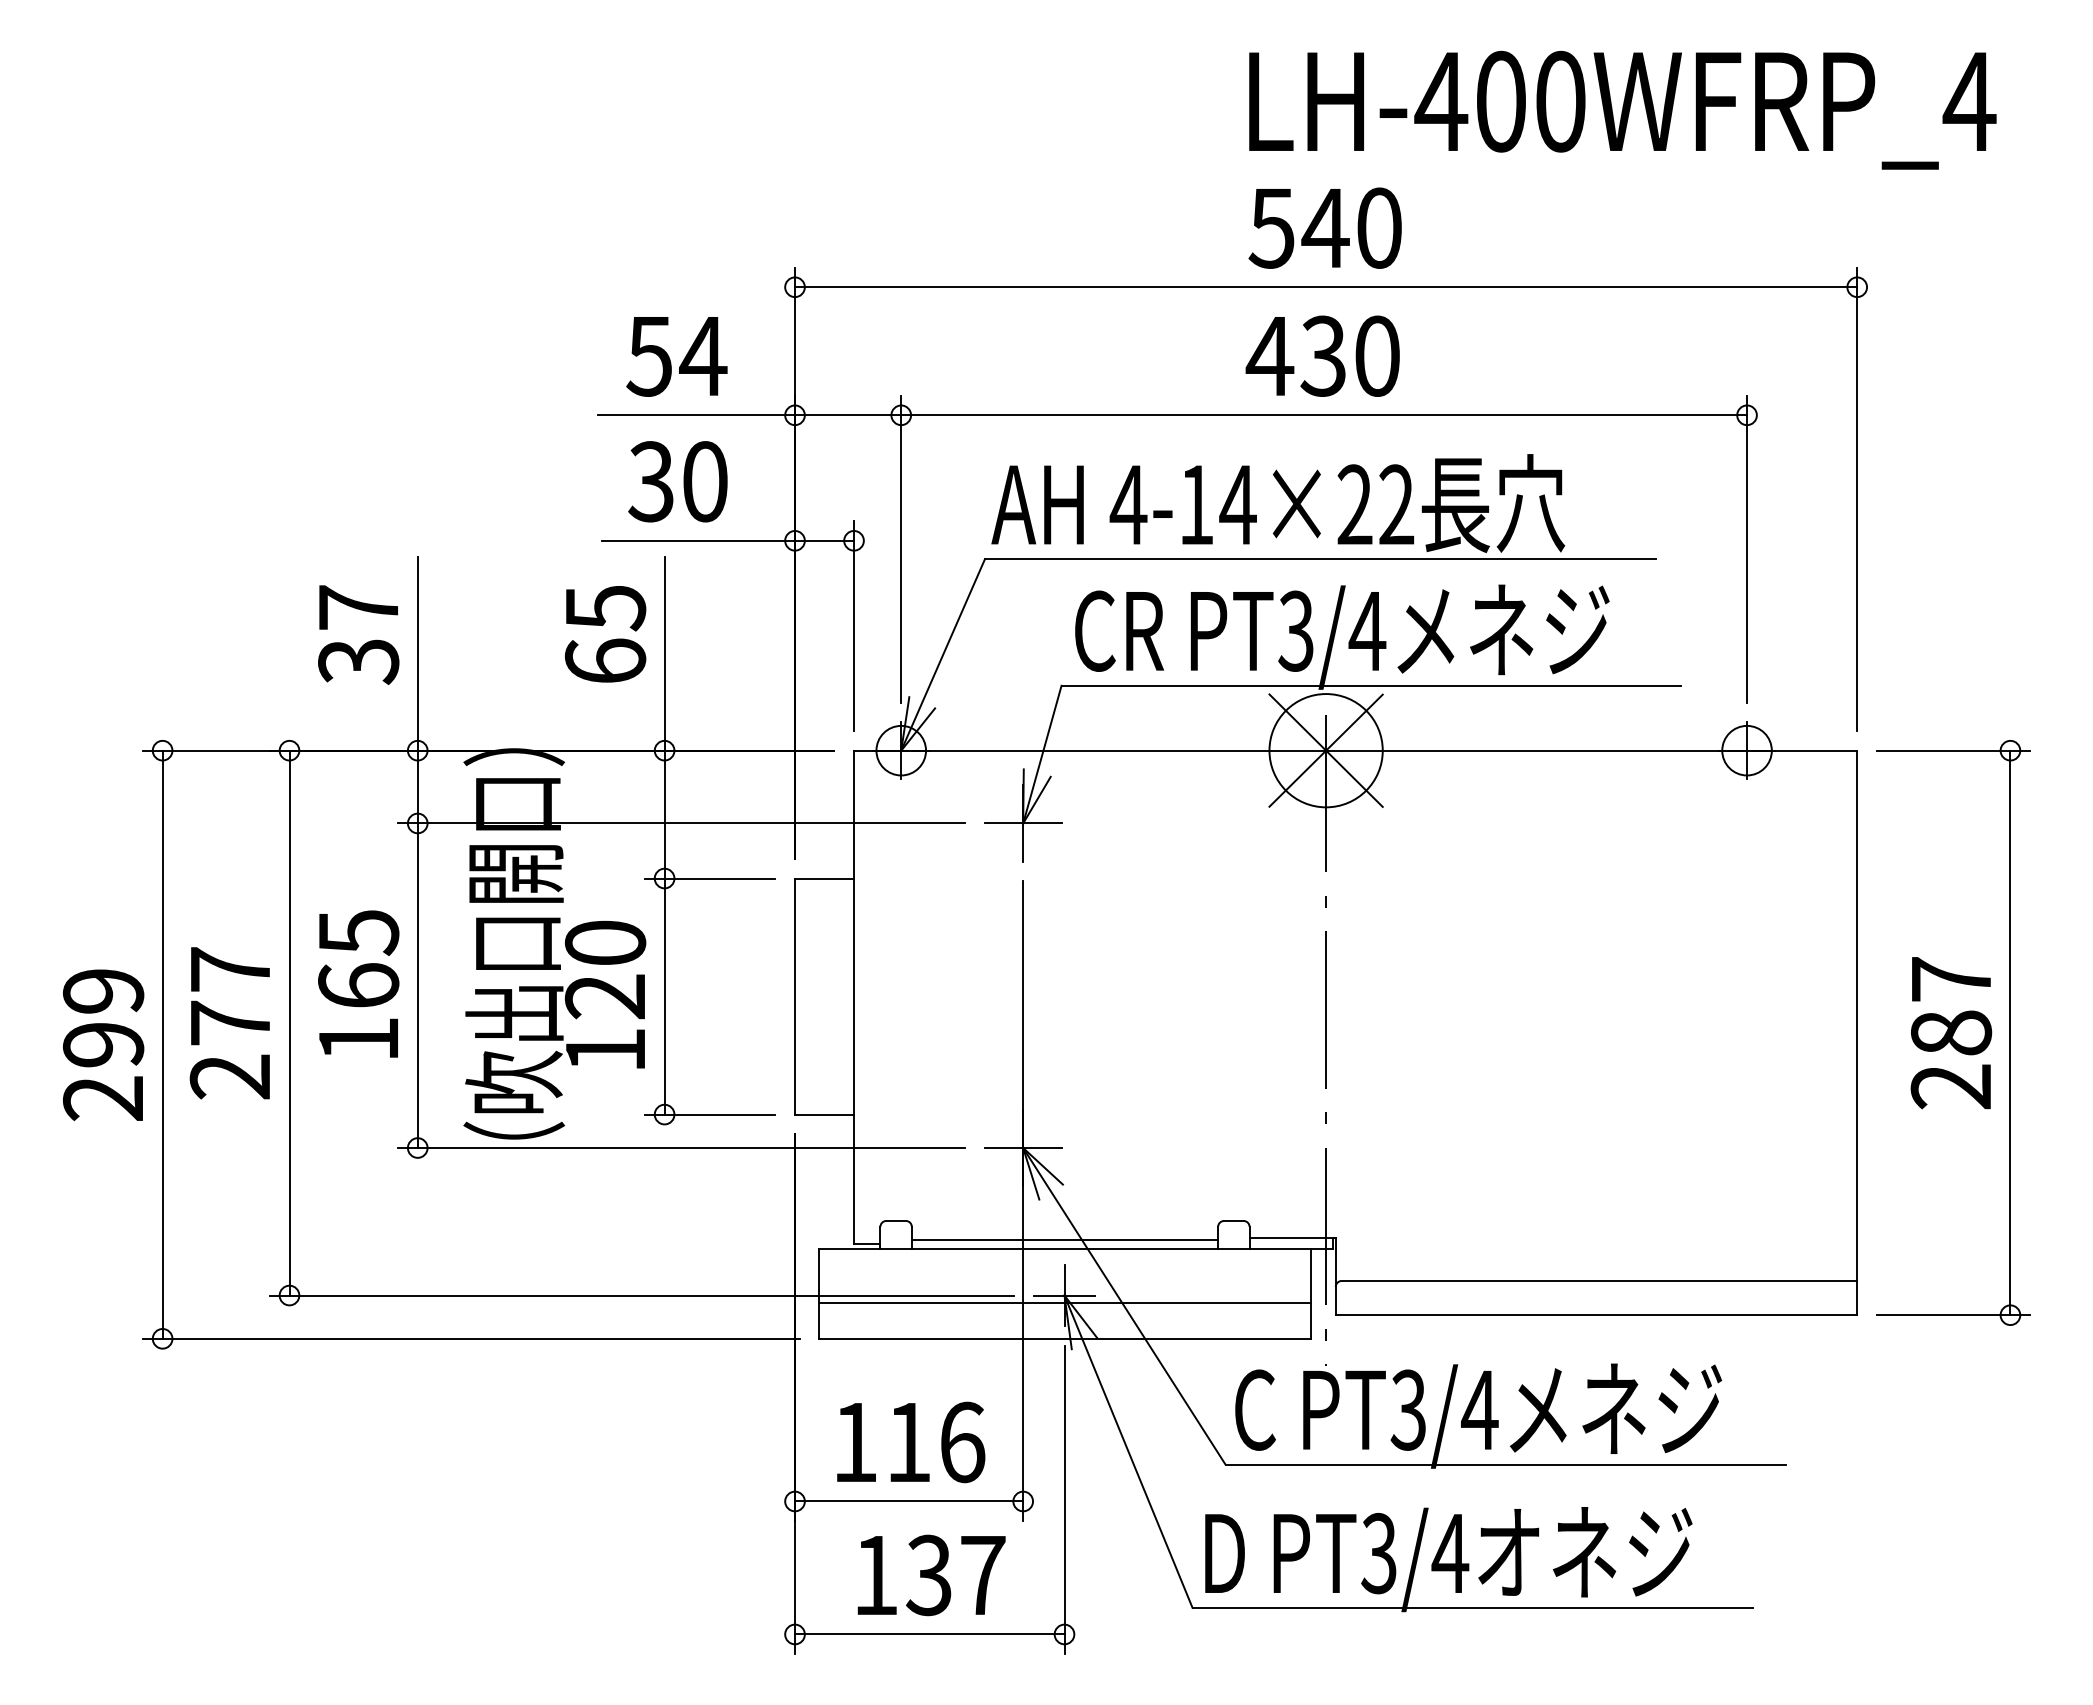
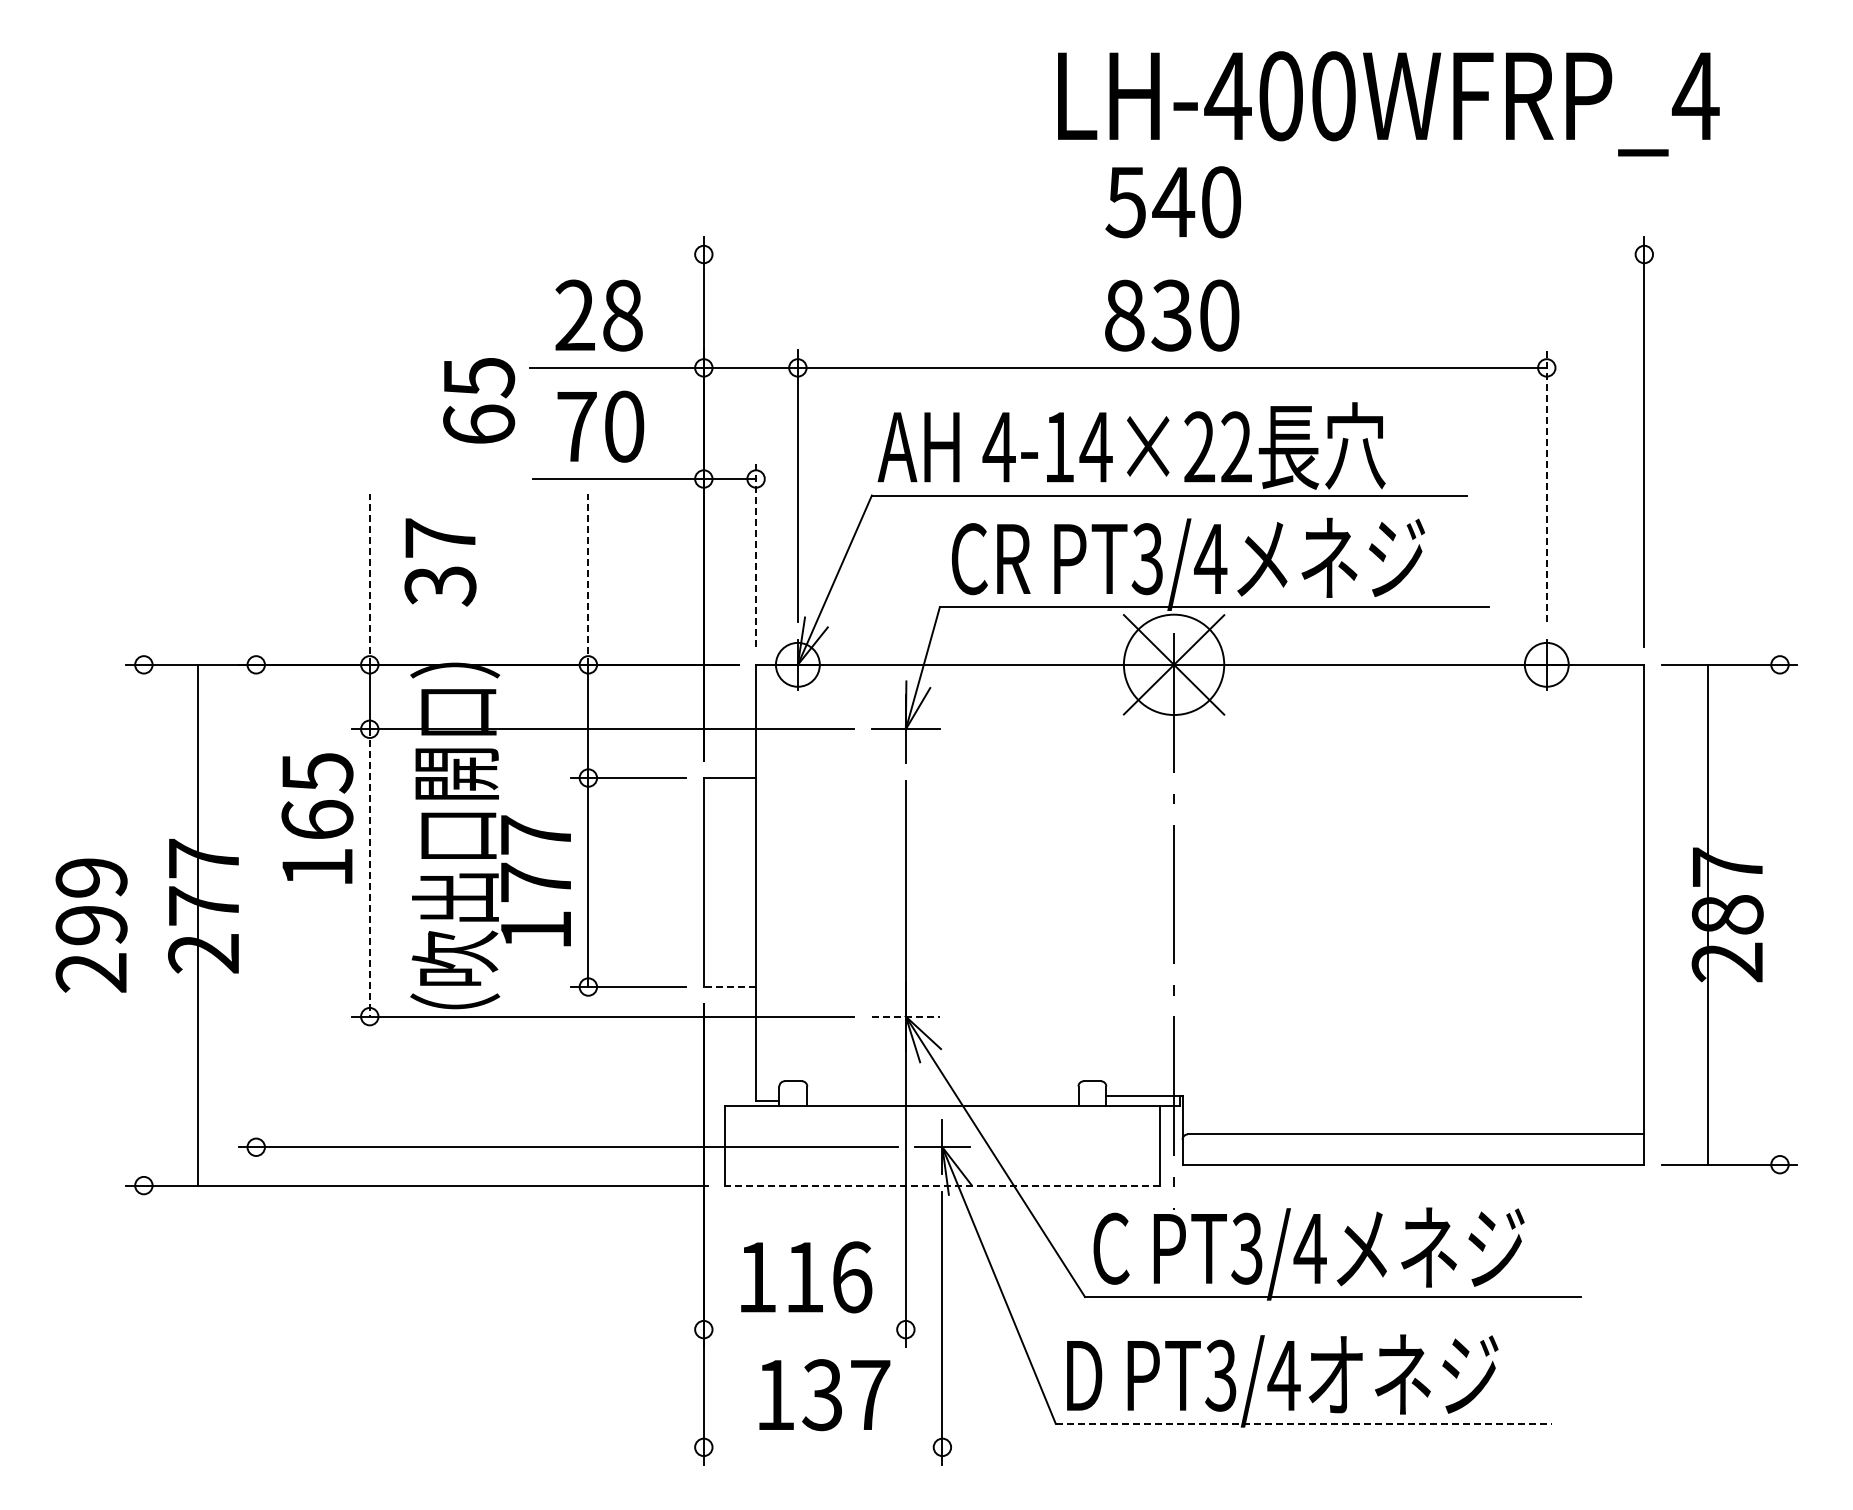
text: (1622, 109) -> (1388, 103), moved
line: (1325, 287) -> (1173, 254), removed
text: (677, 356) -> (599, 315), 54 -> 28
text: (1268, 356) -> (1123, 315), 430 -> 830
text: (651, 481) -> (576, 426), 30 -> 70
line: (1746, 549) -> (1546, 486), solid -> dashed
line: (854, 626) -> (756, 554), solid -> dashed
text: (606, 633) -> (479, 400), moved
text: (358, 635) -> (440, 562), moved
line: (417, 654) -> (369, 579), solid -> dashed
line: (664, 654) -> (588, 579), solid -> dashed
text: (606, 969) -> (536, 858), 120 -> 177
text: (358, 984) -> (317, 818), moved
line: (417, 985) -> (369, 872), solid -> dashed
line: (289, 1022) -> (256, 905), removed
line: (2009, 1032) -> (1707, 914), moved
line: (162, 1043) -> (197, 924), moved
line: (824, 1115) -> (729, 987), solid -> dashed
line: (1022, 1147) -> (905, 1016), solid -> dashed
line: (1064, 1240) -> (942, 1098), removed
line: (1064, 1303) -> (942, 1154), removed
line: (1064, 1338) -> (942, 1185), solid -> dashed
line: (908, 1501) -> (804, 1329), removed
line: (1473, 1607) -> (1304, 1423), solid -> dashed
line: (929, 1634) -> (822, 1447), removed

